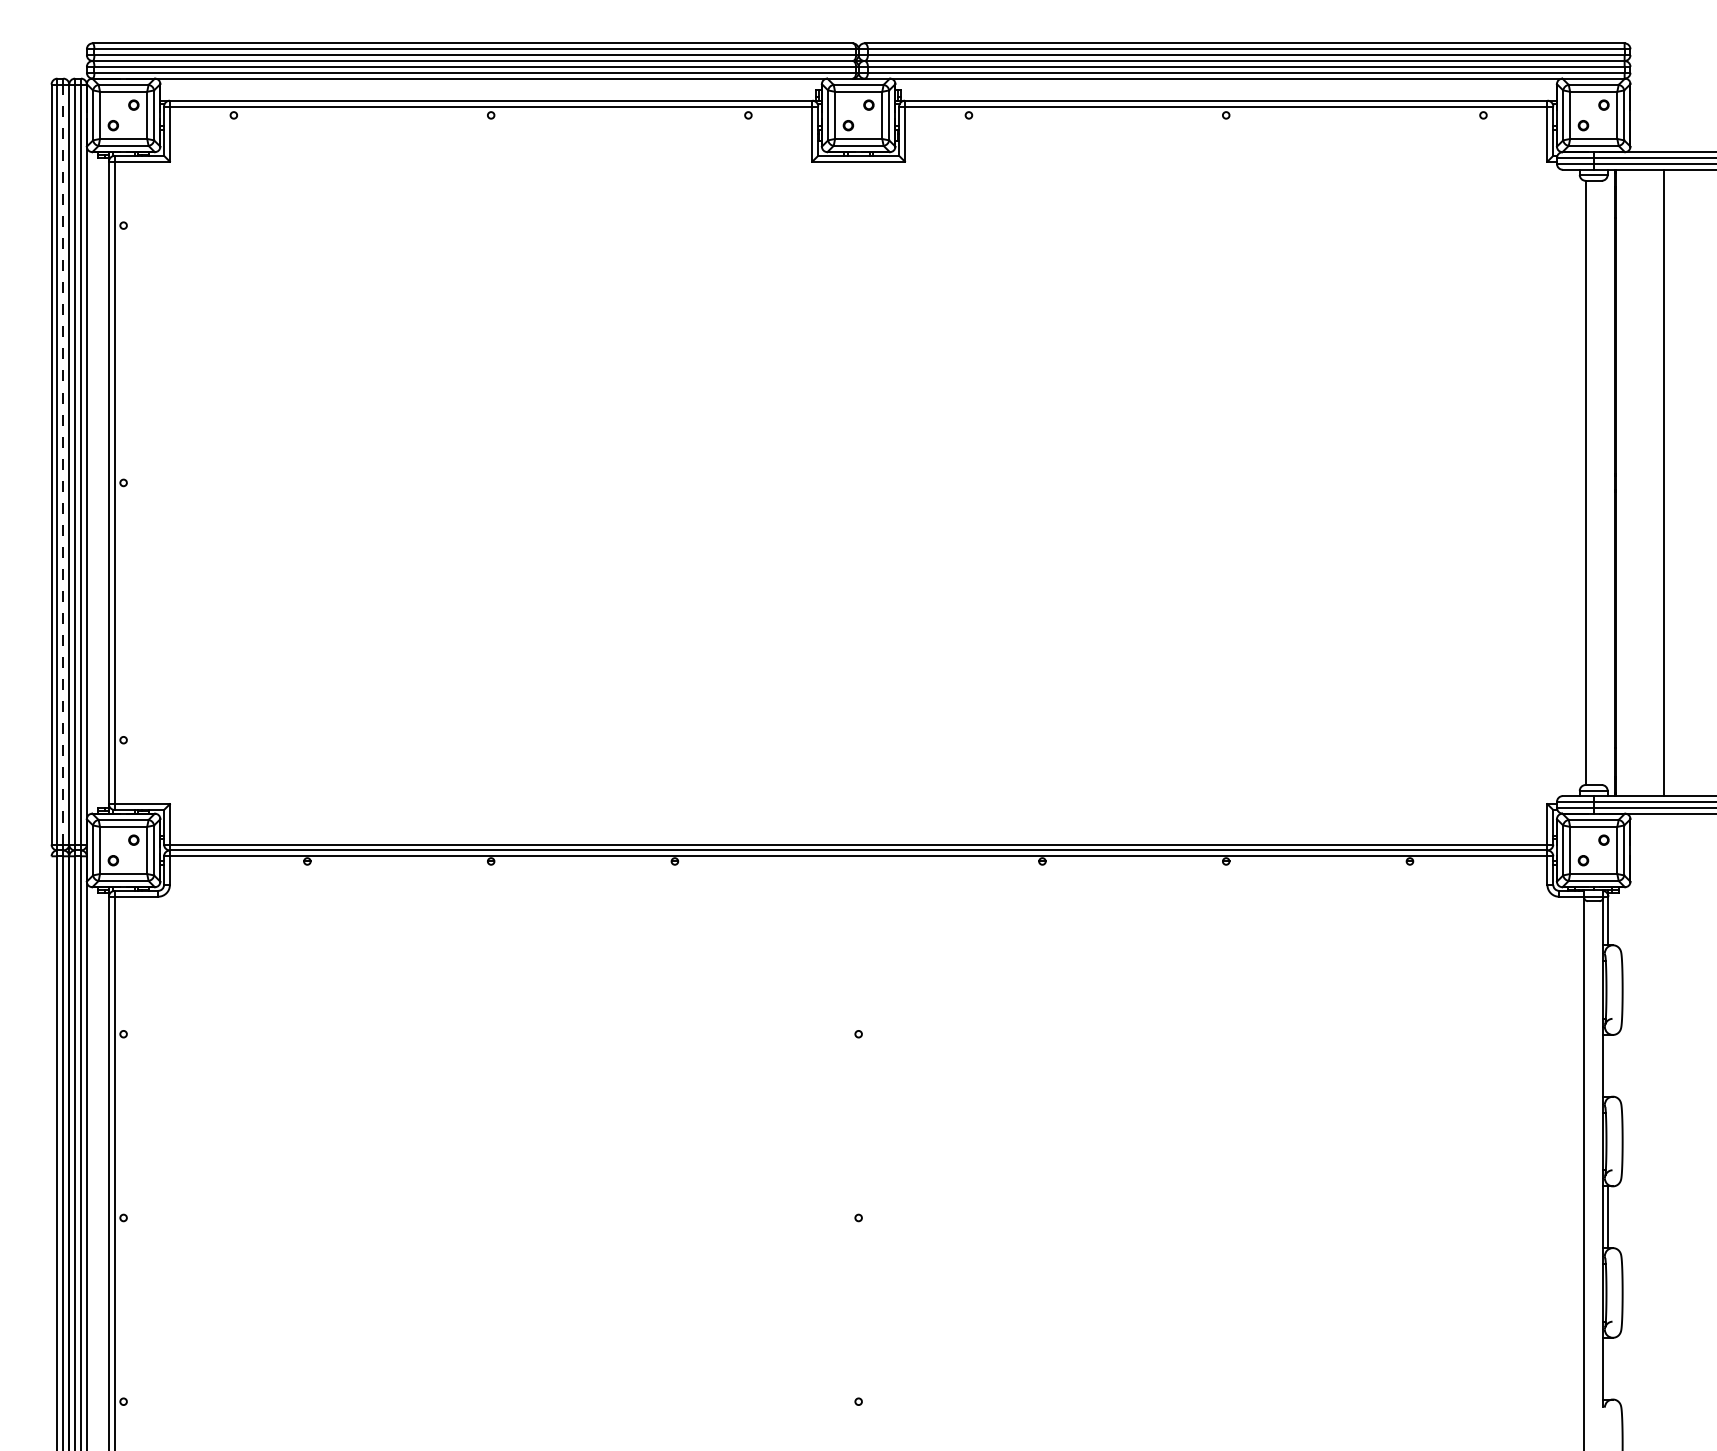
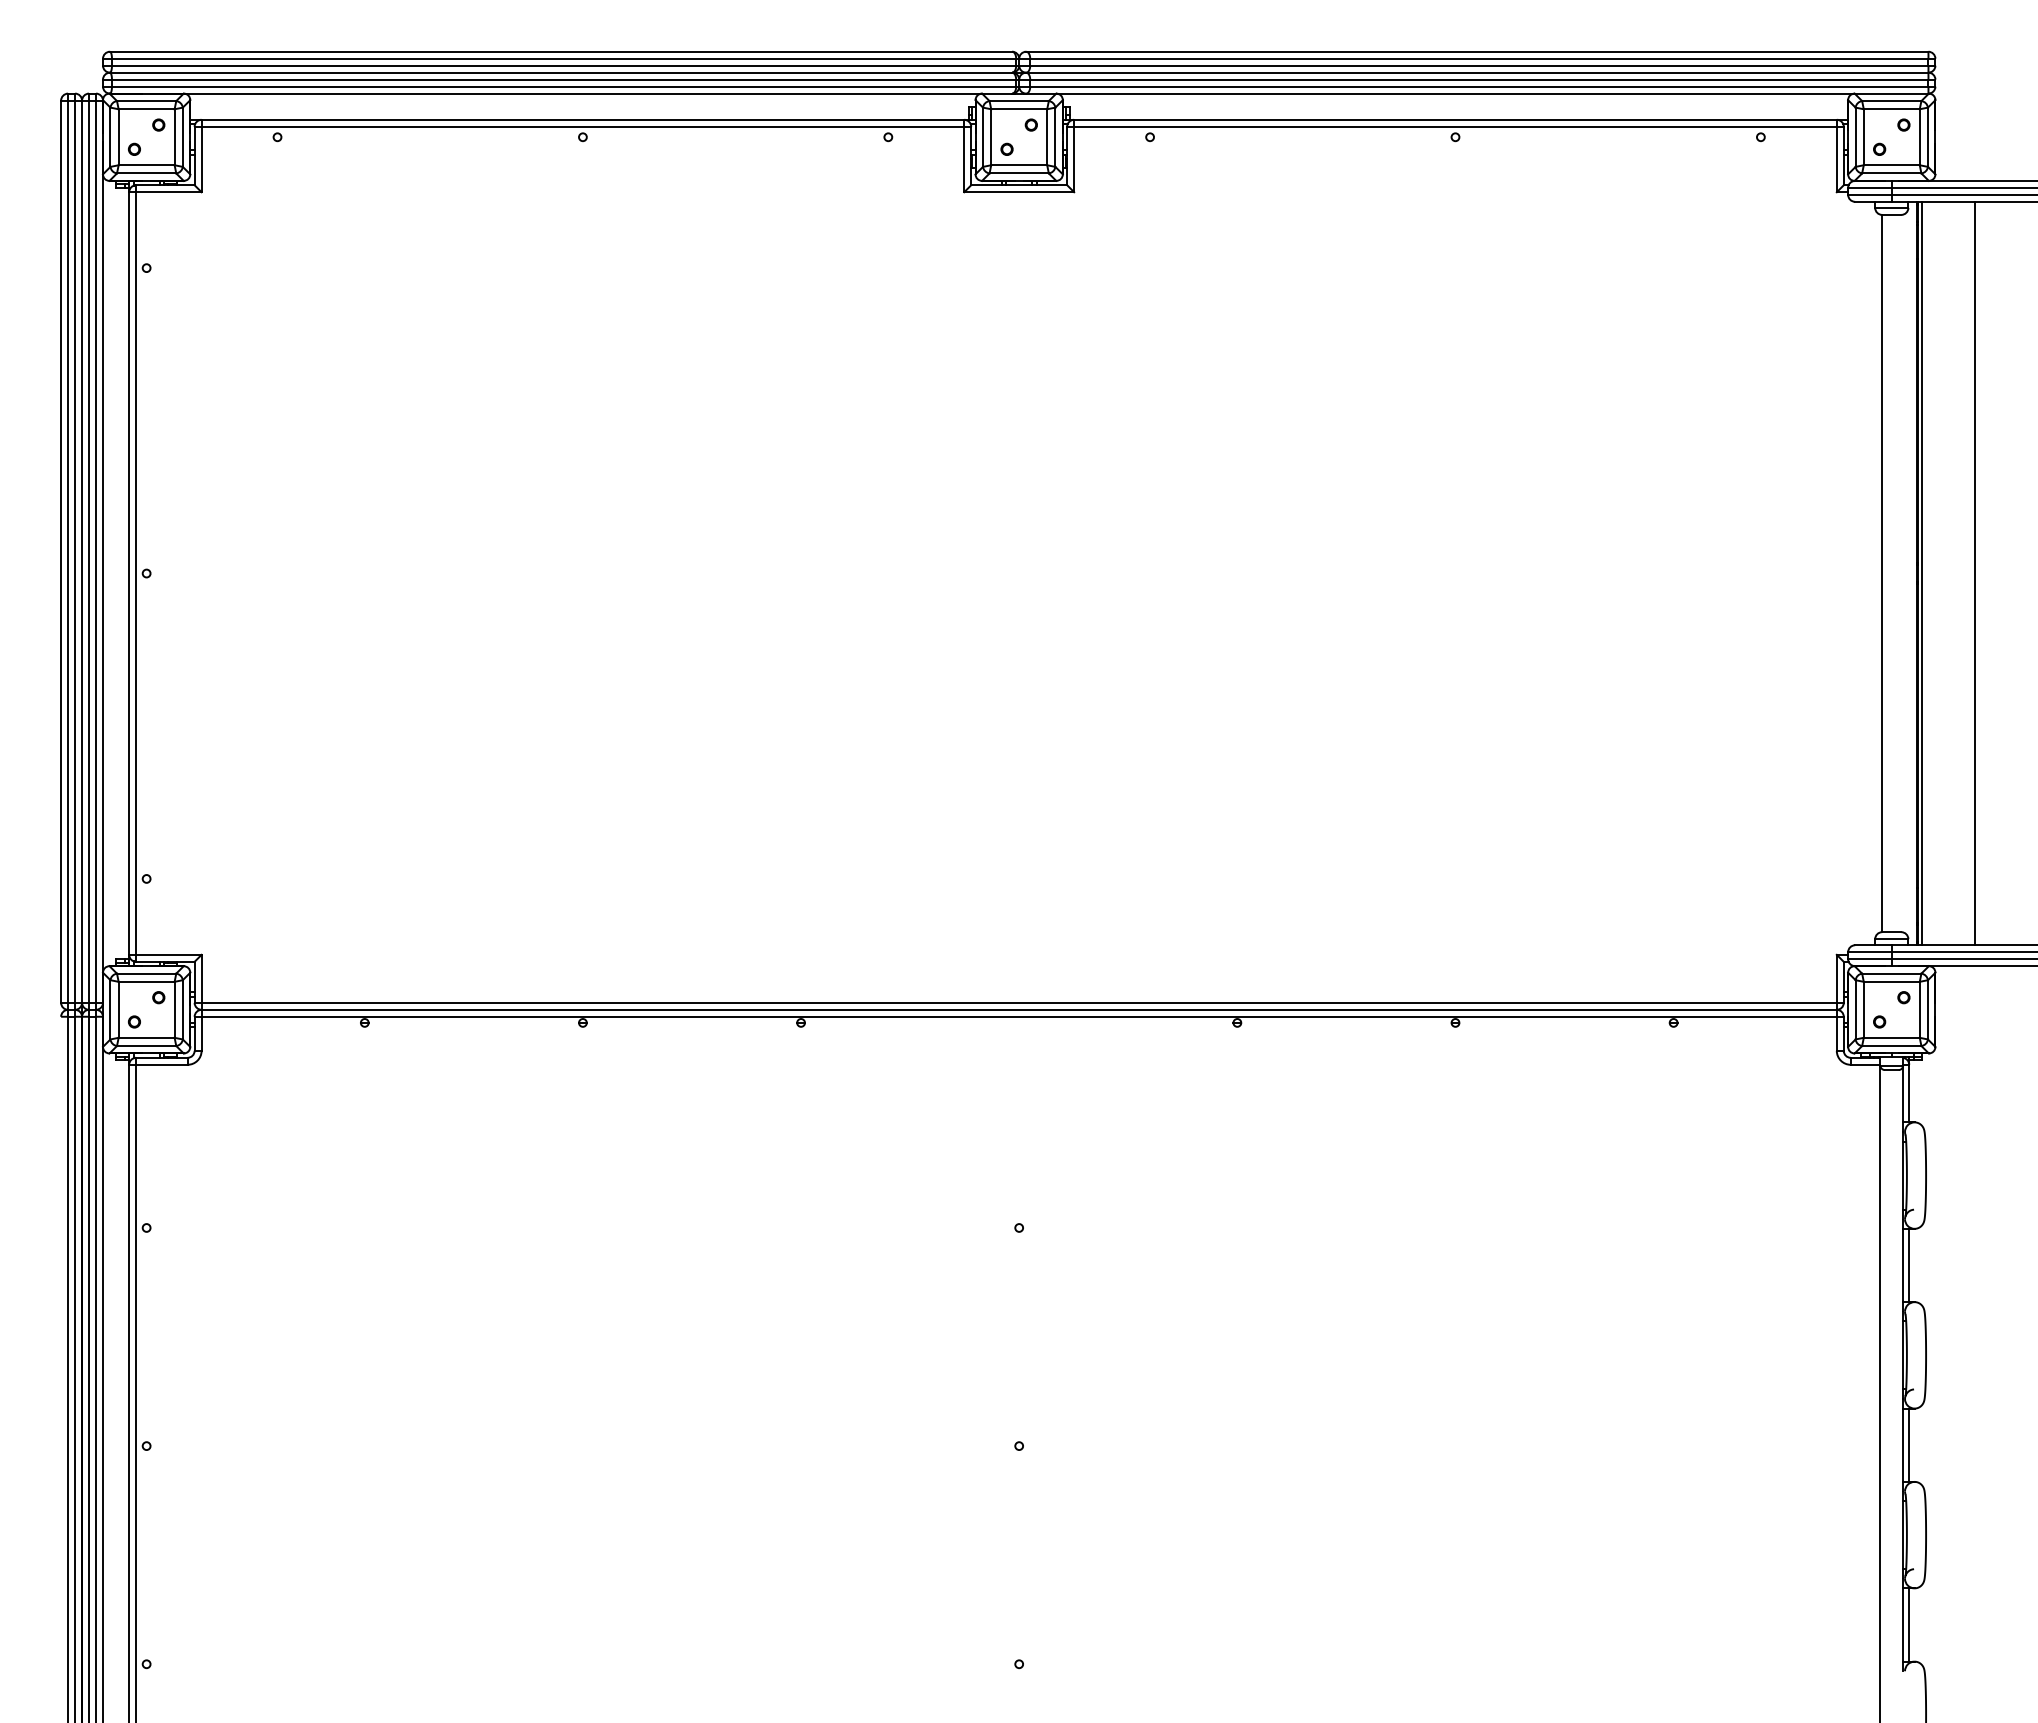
line: (63, 464) -> (75, 551), dashed -> solid
line: (1619, 482) -> (1922, 573), added
line: (1608, 1065) -> (1909, 1265), added
line: (1608, 1368) -> (1909, 1624), added

